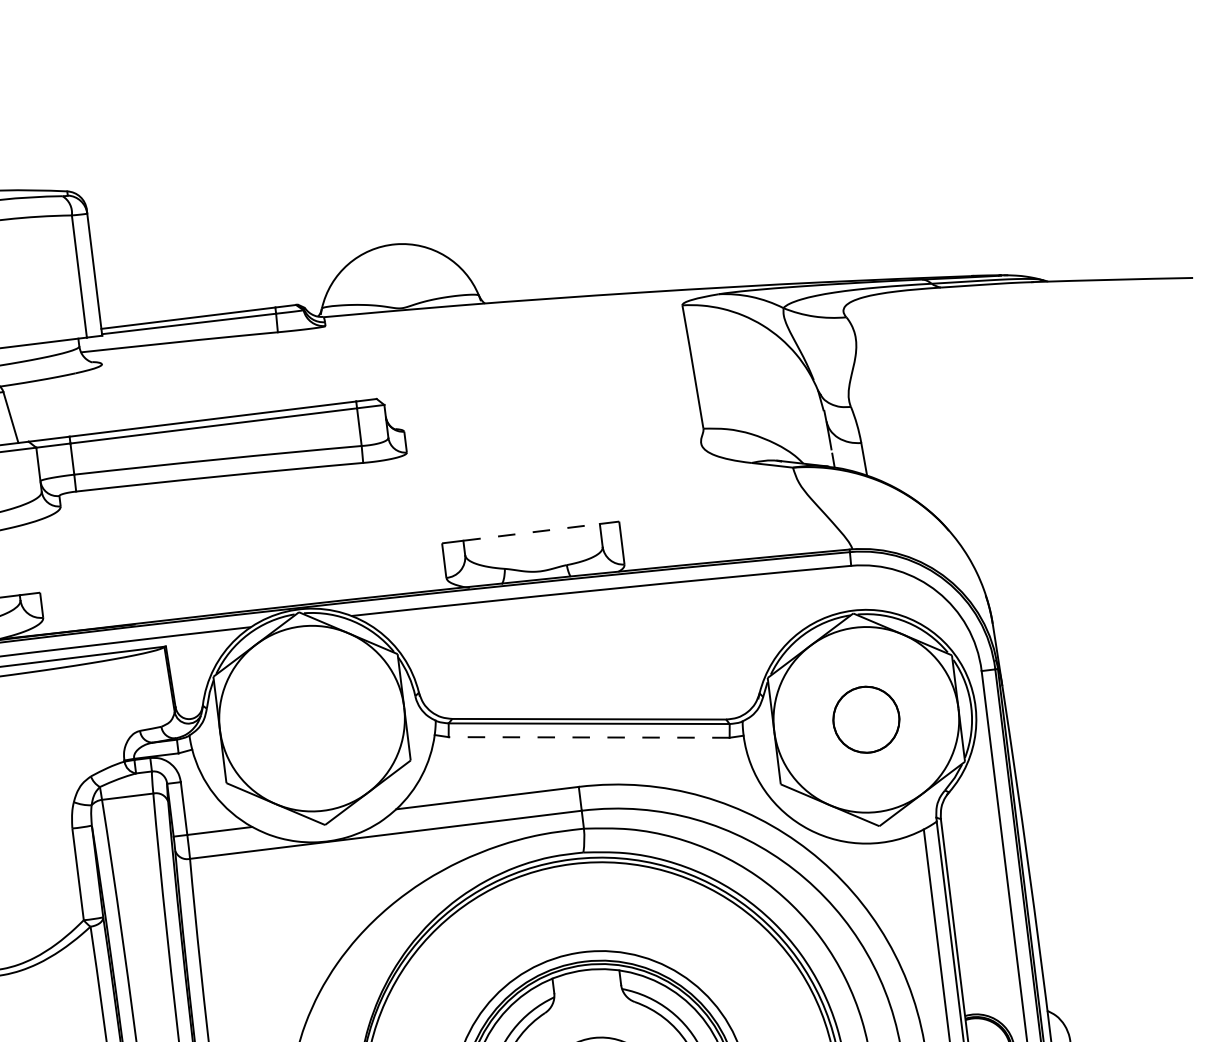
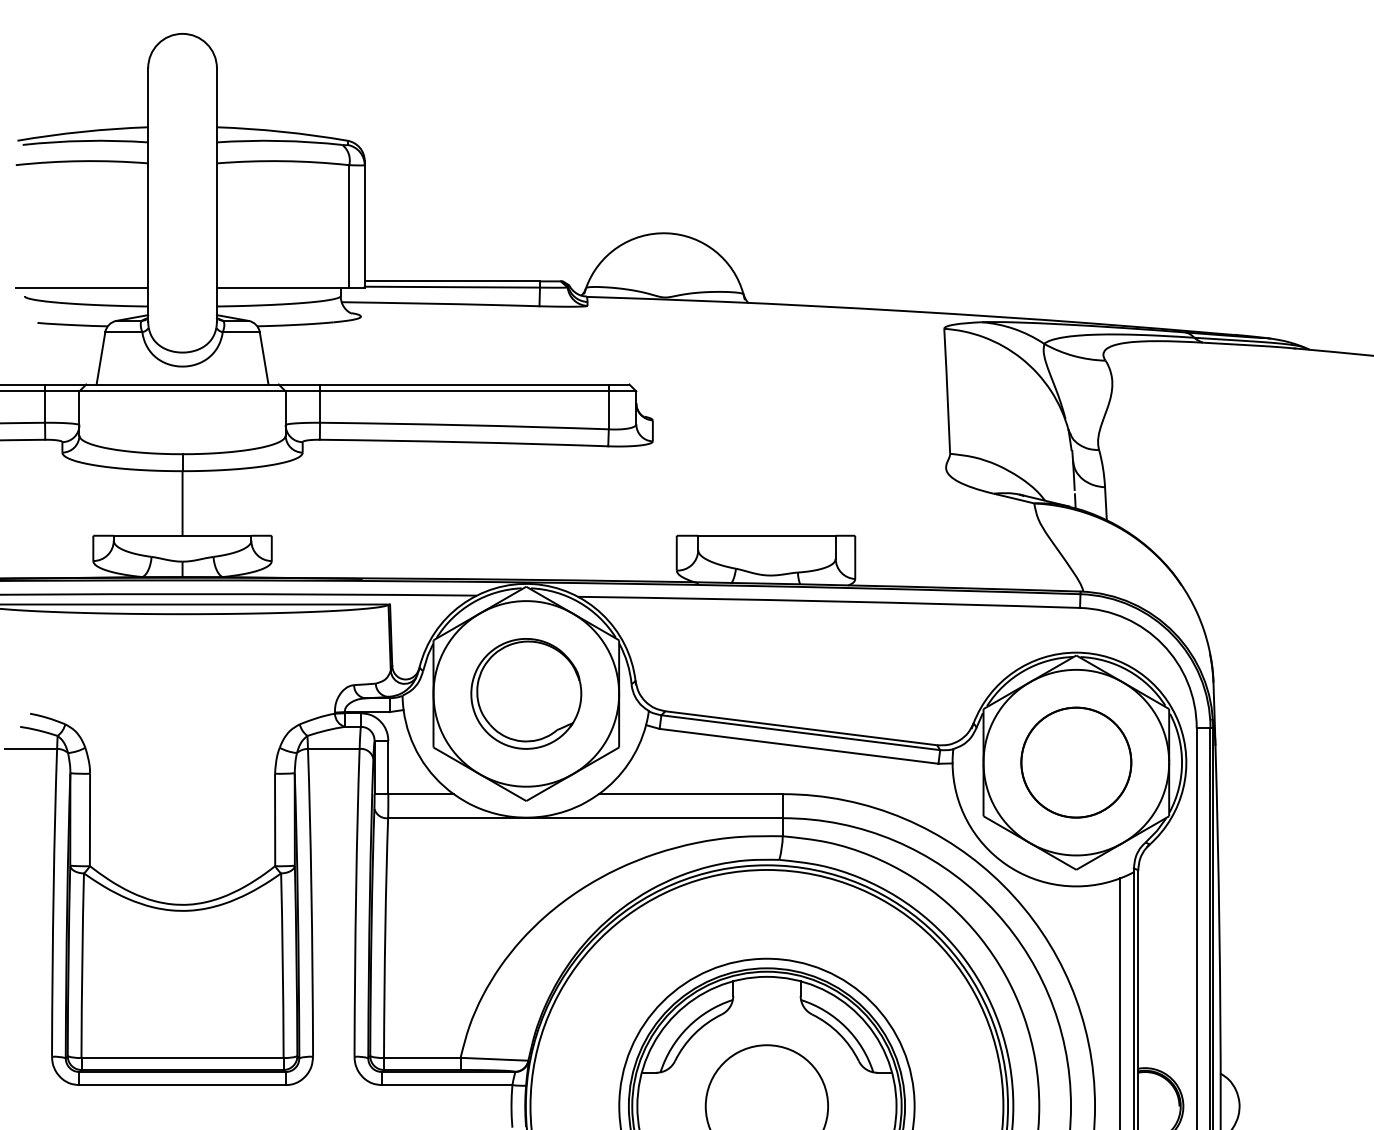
line: (531, 532) -> (766, 535), dashed -> solid
part: (312, 718) -> (526, 693), added
circle: (866, 719) -> (1076, 762), size x1.67
line: (588, 737) -> (798, 746), dashed -> solid

